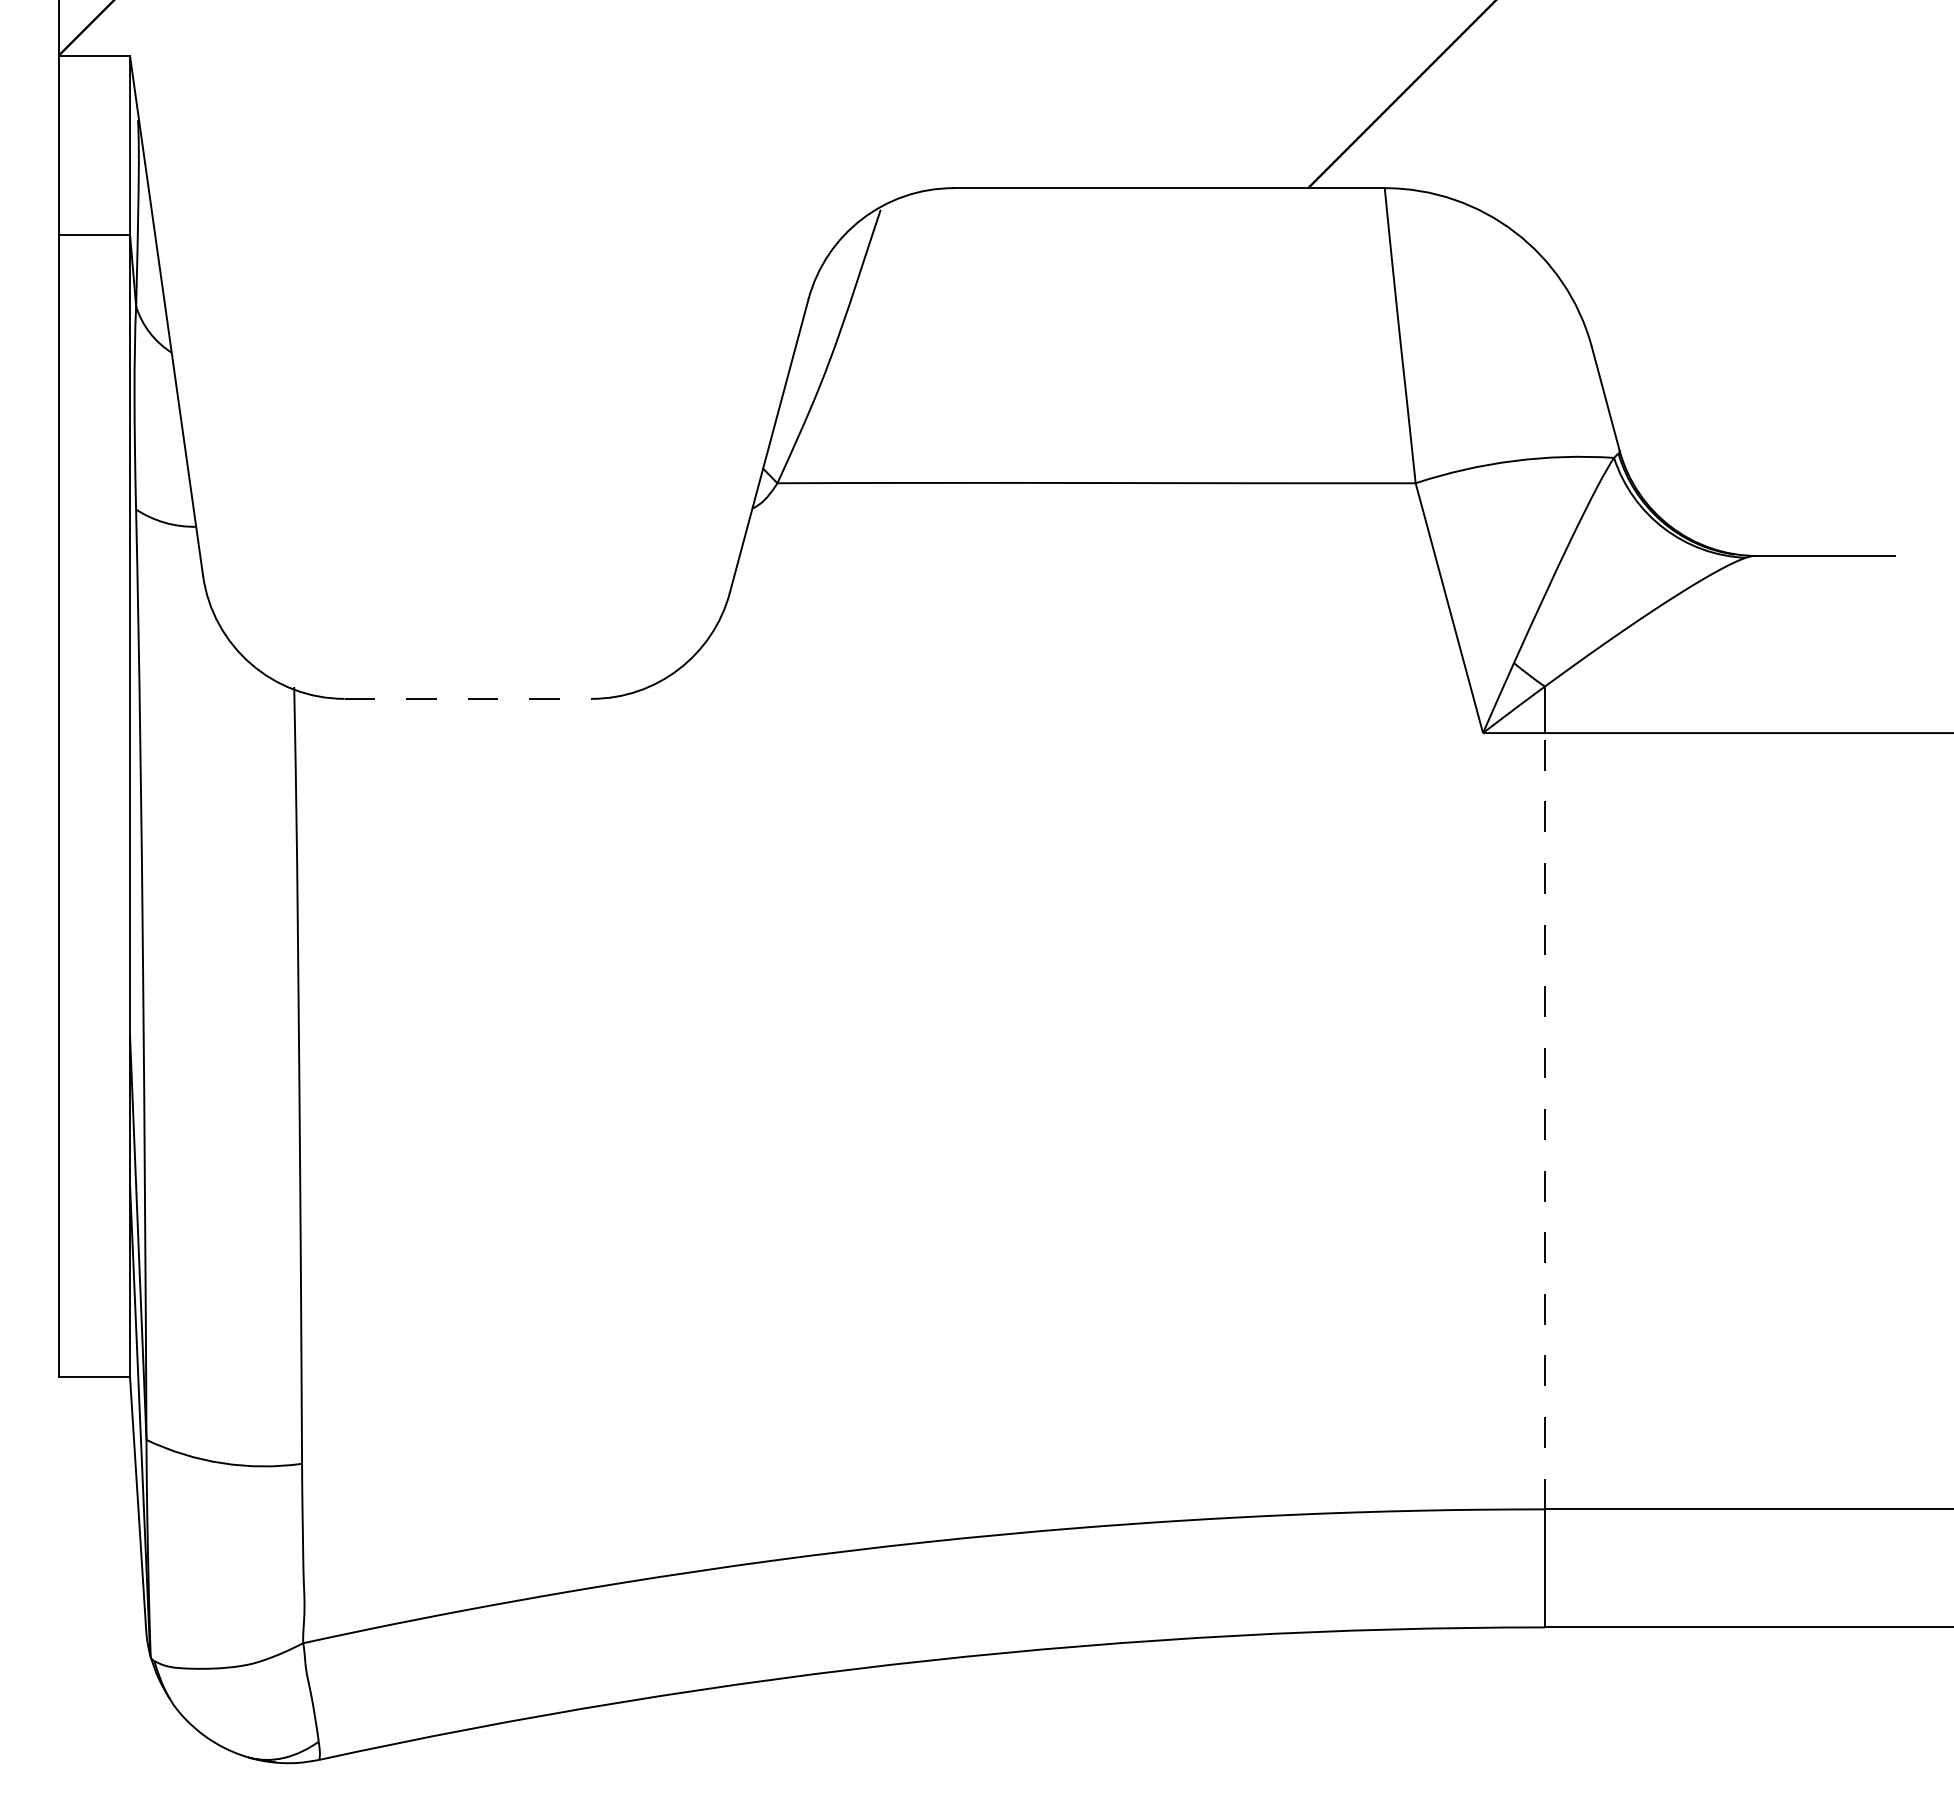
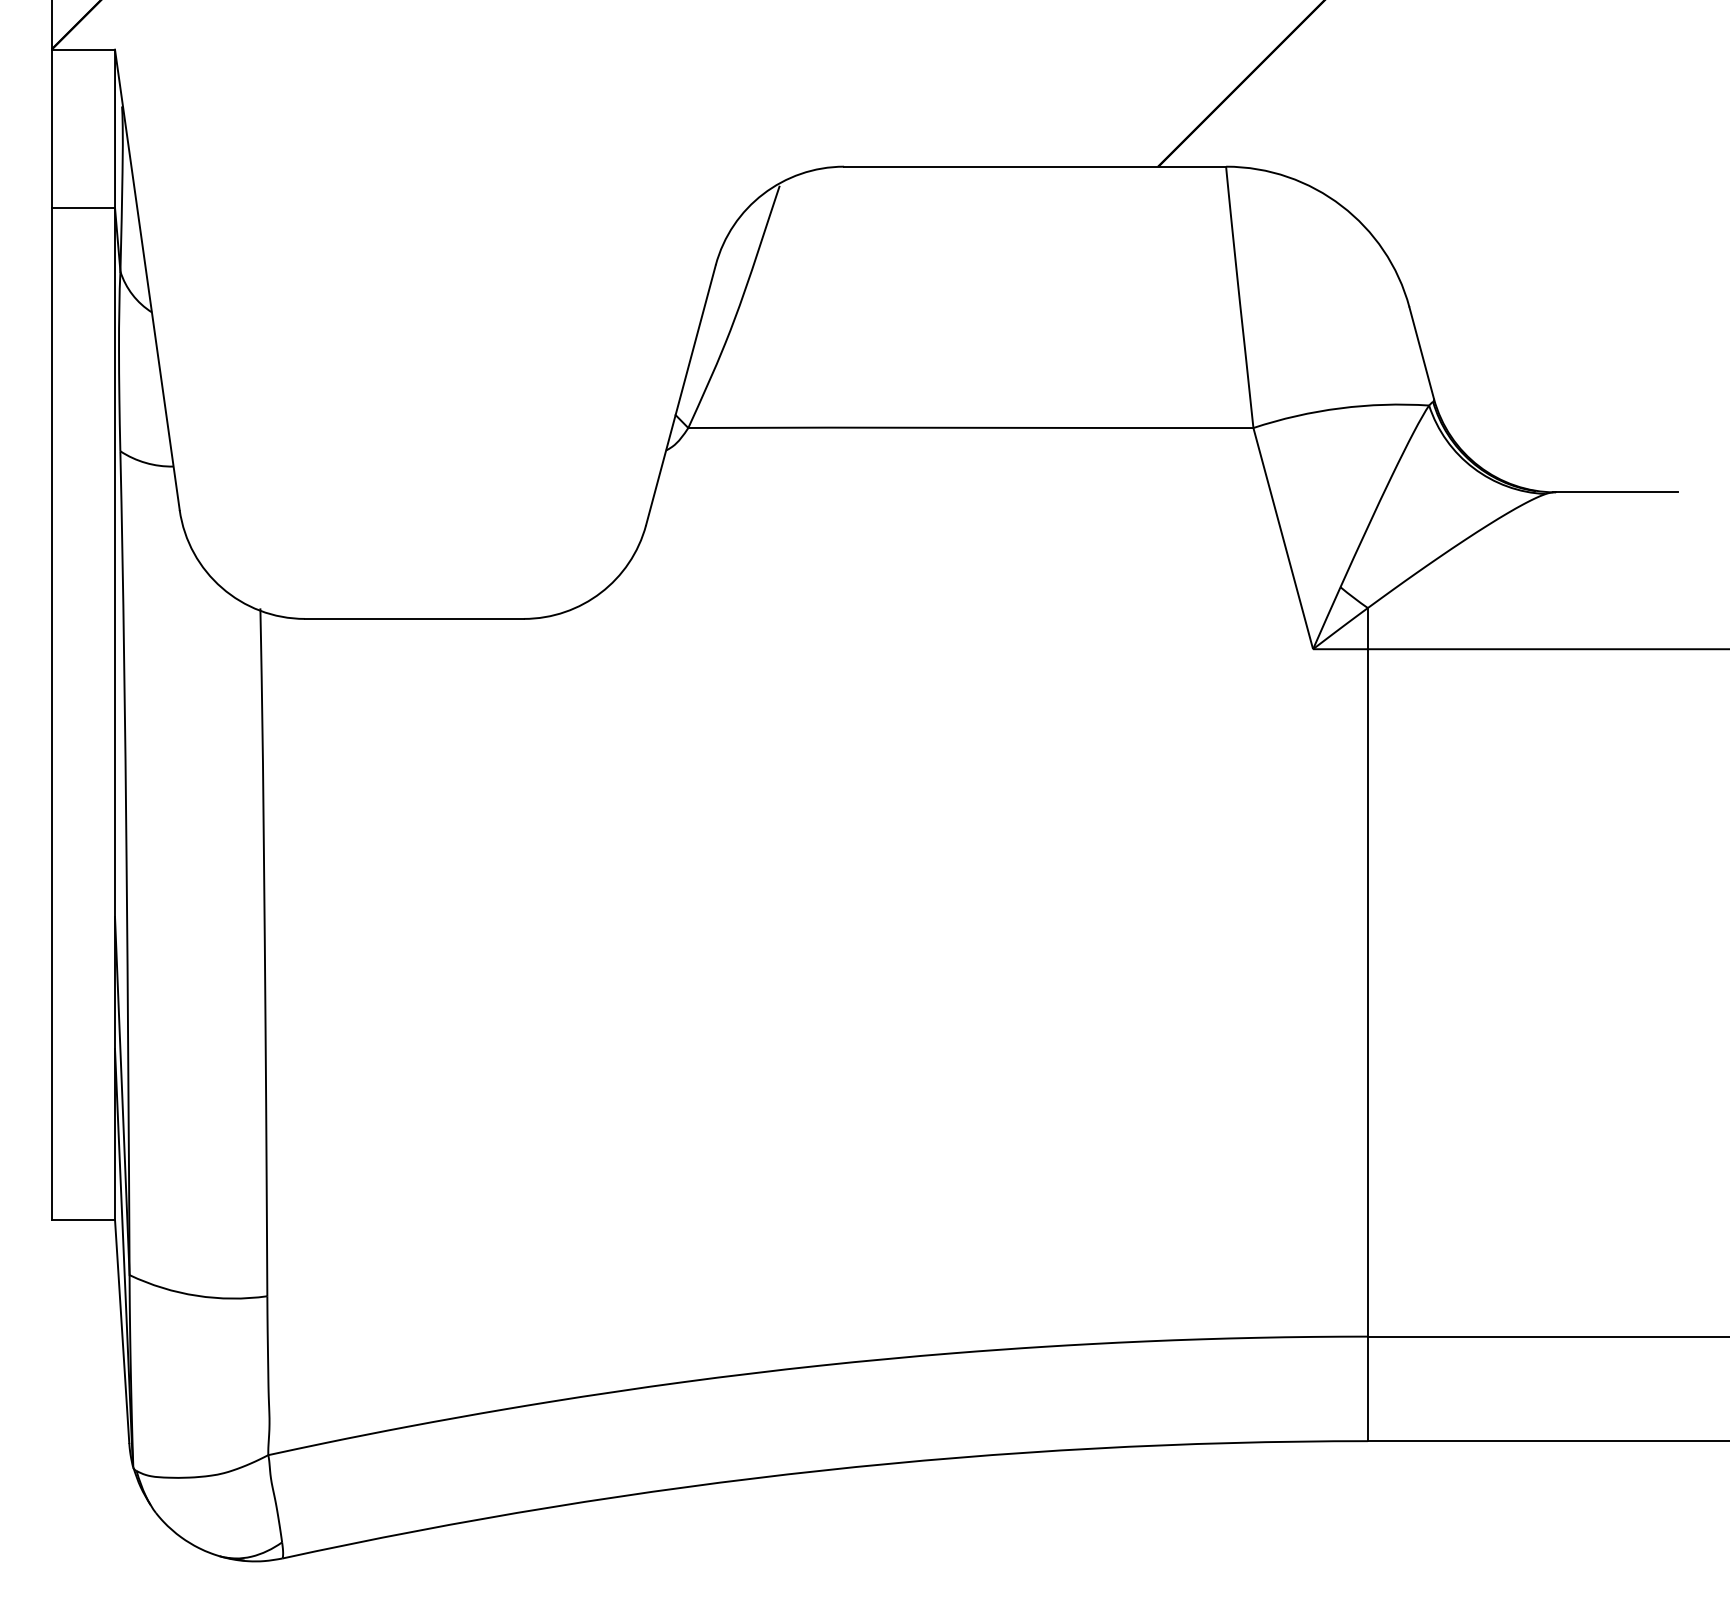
line: (468, 698) -> (414, 618), dashed -> solid
line: (1544, 1120) -> (1367, 992), dashed -> solid

